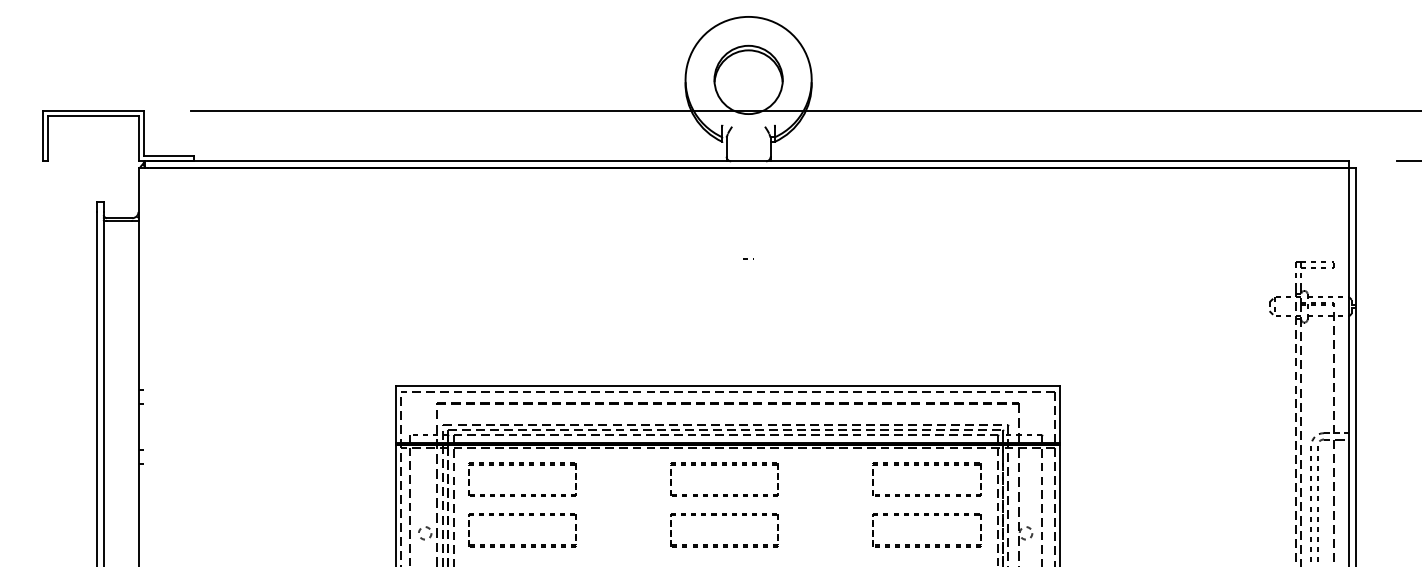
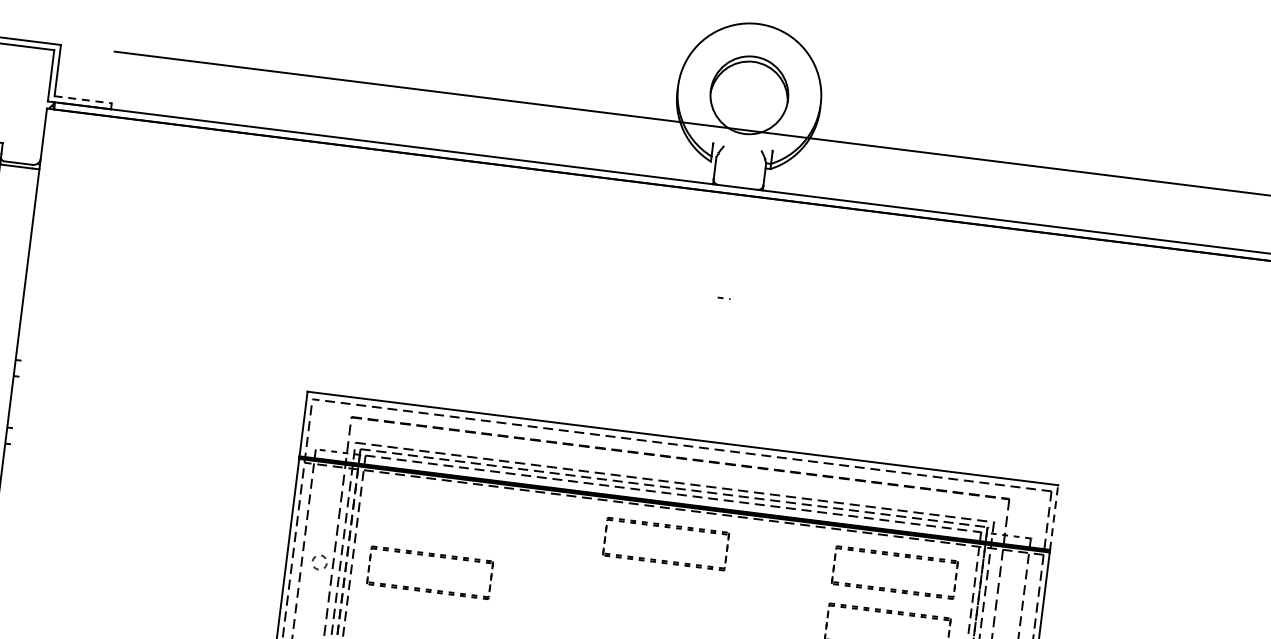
line: (169, 156) -> (83, 100), solid -> dashed
line: (1059, 414) -> (1053, 517), solid -> dashed
part: (522, 465) -> (439, 499), removed
part: (724, 544) -> (656, 617), removed

